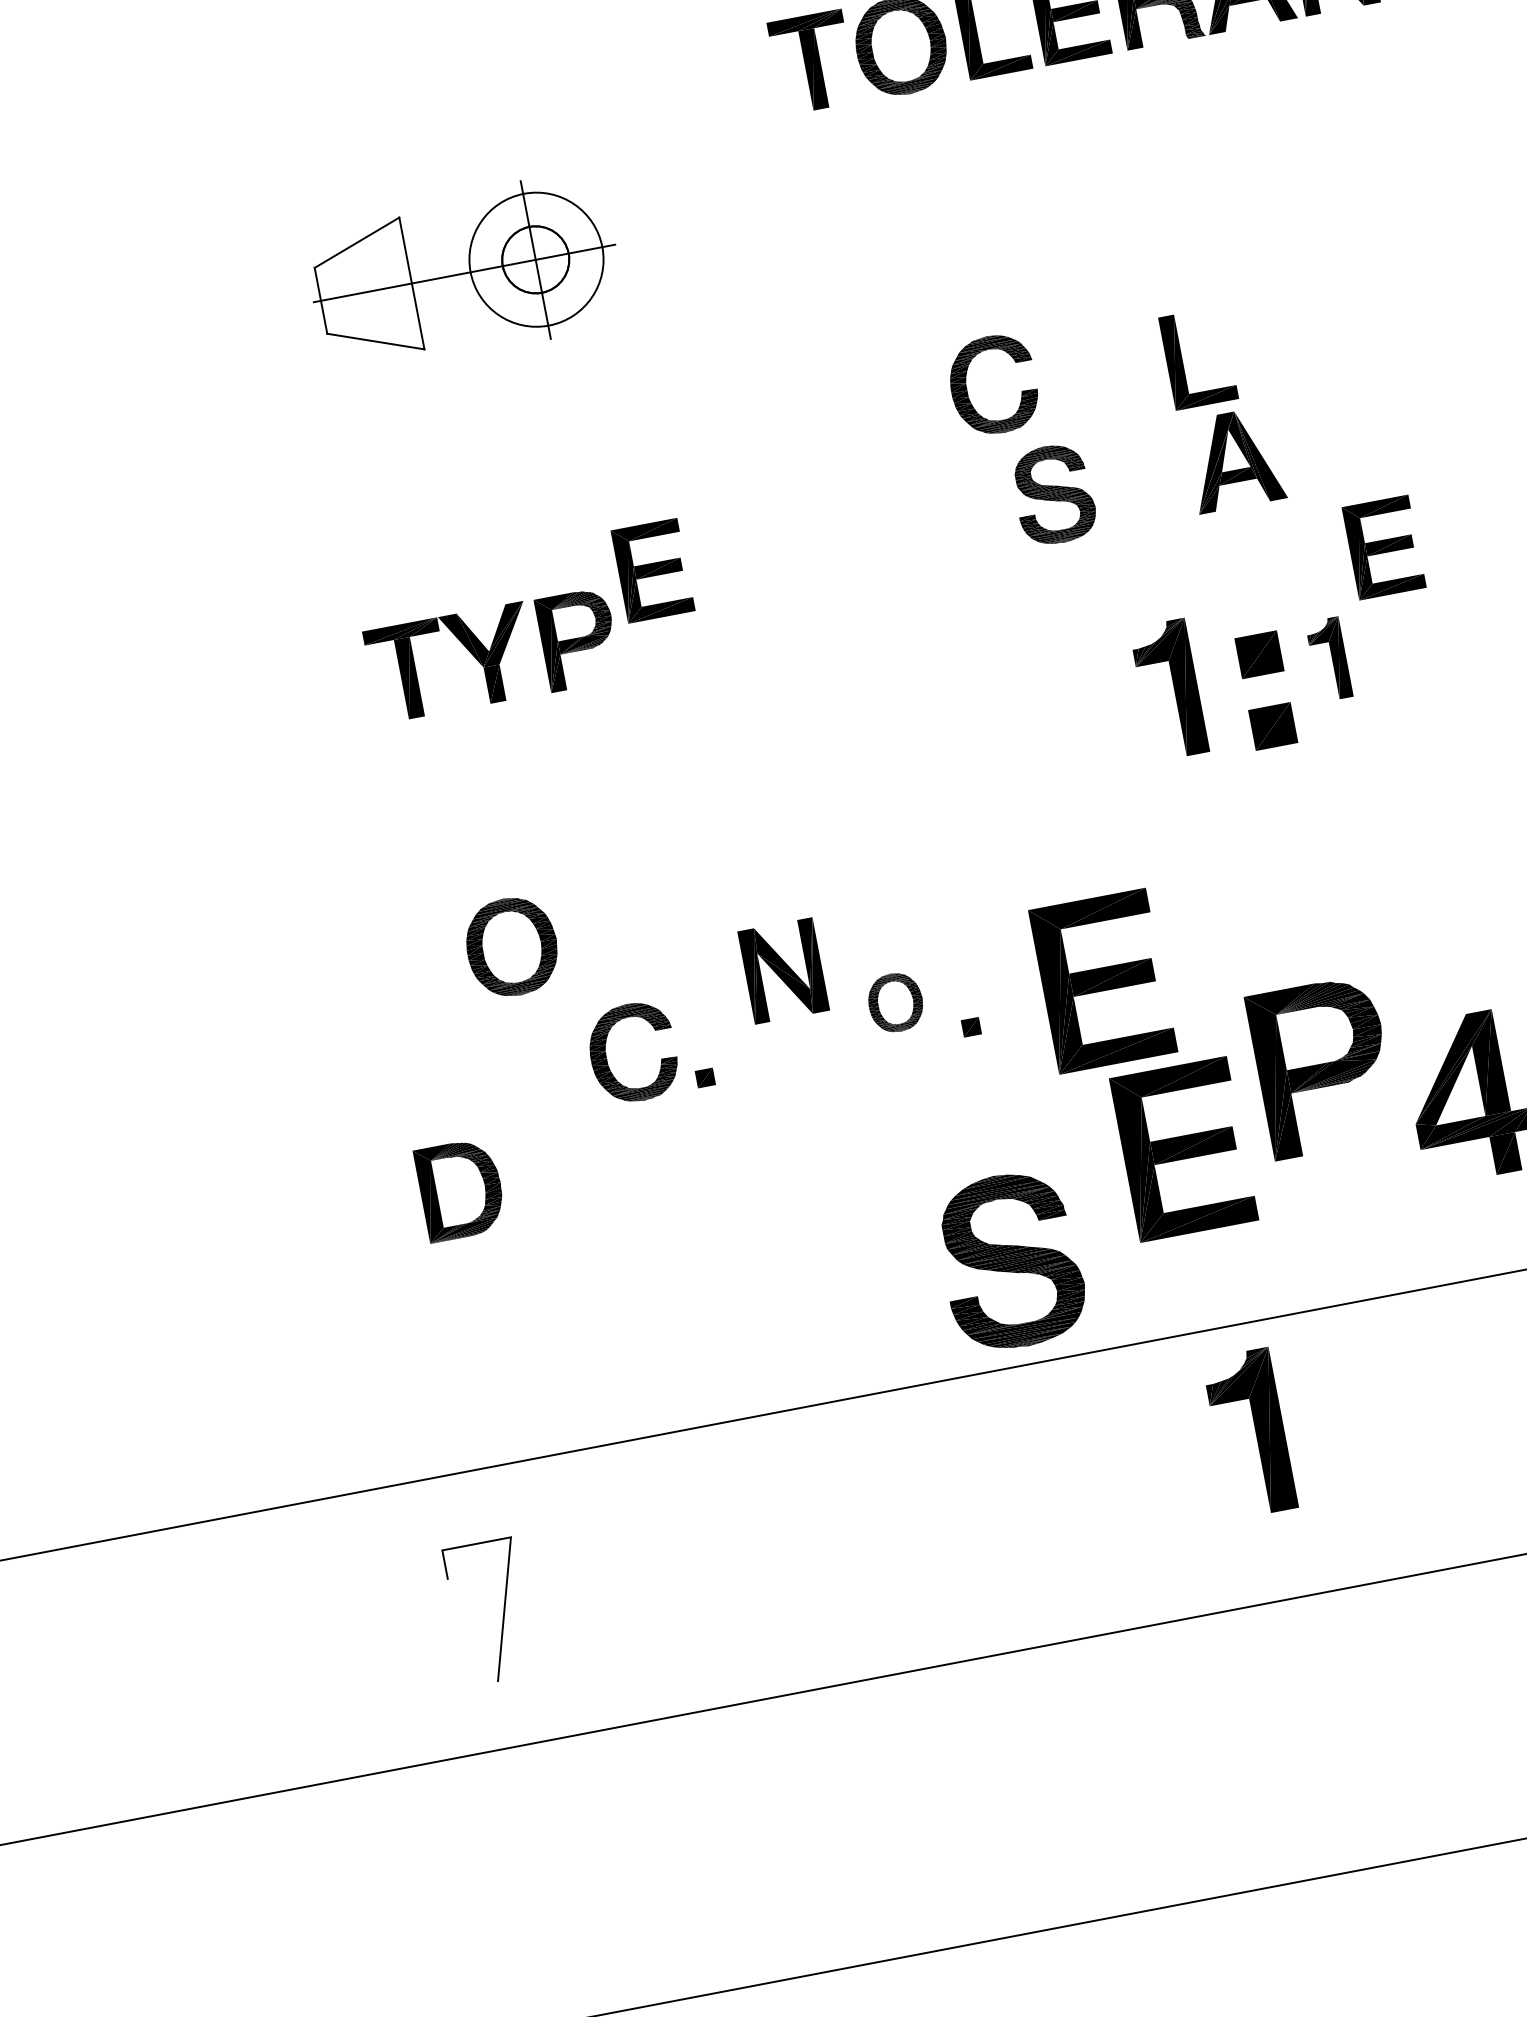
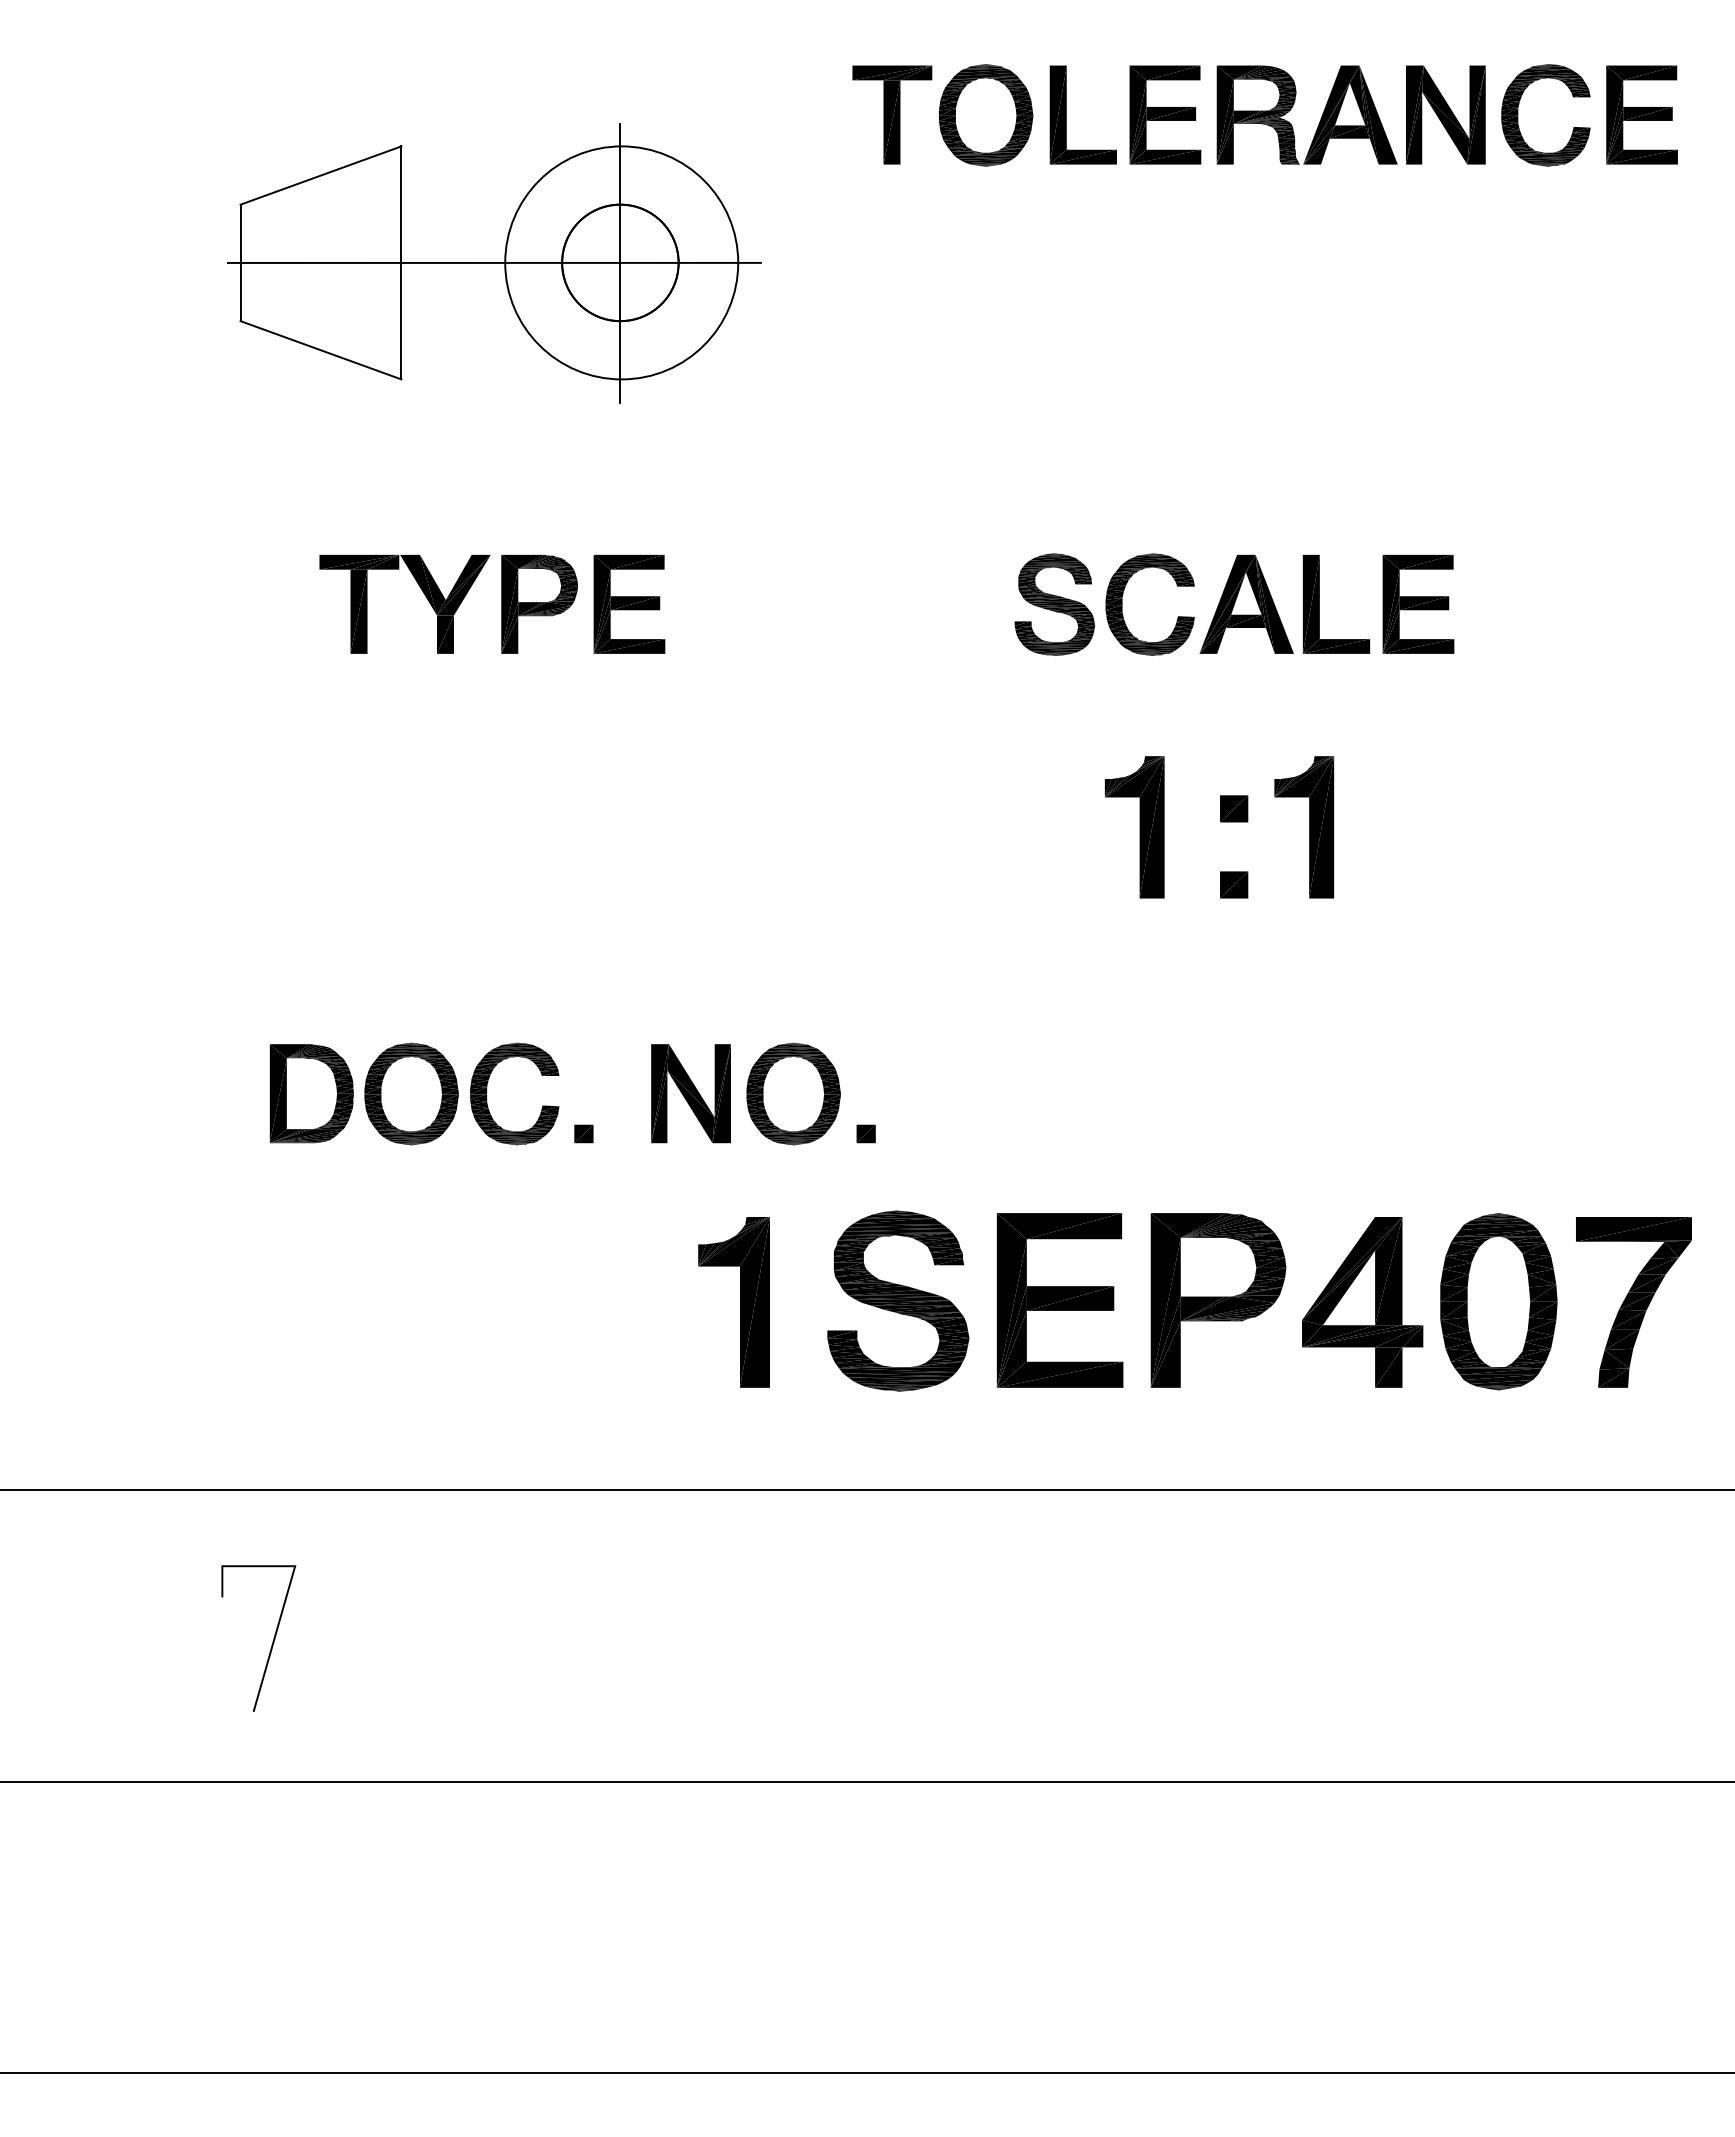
part: (464, 273) -> (494, 263), size x1.67
part: (1182, 360) -> (1319, 603), moved
part: (967, 389) -> (1122, 604), moved
part: (1383, 546) -> (1418, 603), moved
part: (578, 638) -> (539, 603), moved
part: (464, 646) -> (421, 590), moved
part: (1259, 654) -> (1234, 808), size x0.62
part: (1329, 659) -> (1304, 827), size x1.67
part: (1273, 725) -> (1234, 884), size x0.62
part: (511, 946) -> (411, 1093), moved
part: (783, 970) -> (690, 1093), moved
part: (1102, 981) -> (1009, 1112), removed
part: (895, 1002) -> (793, 1093), size x1.67
part: (1323, 1067) -> (1218, 1300), moved
part: (460, 1189) -> (311, 1093), moved
part: (1011, 1260) -> (898, 1300), moved
part: (1256, 1432) -> (740, 1302), moved

